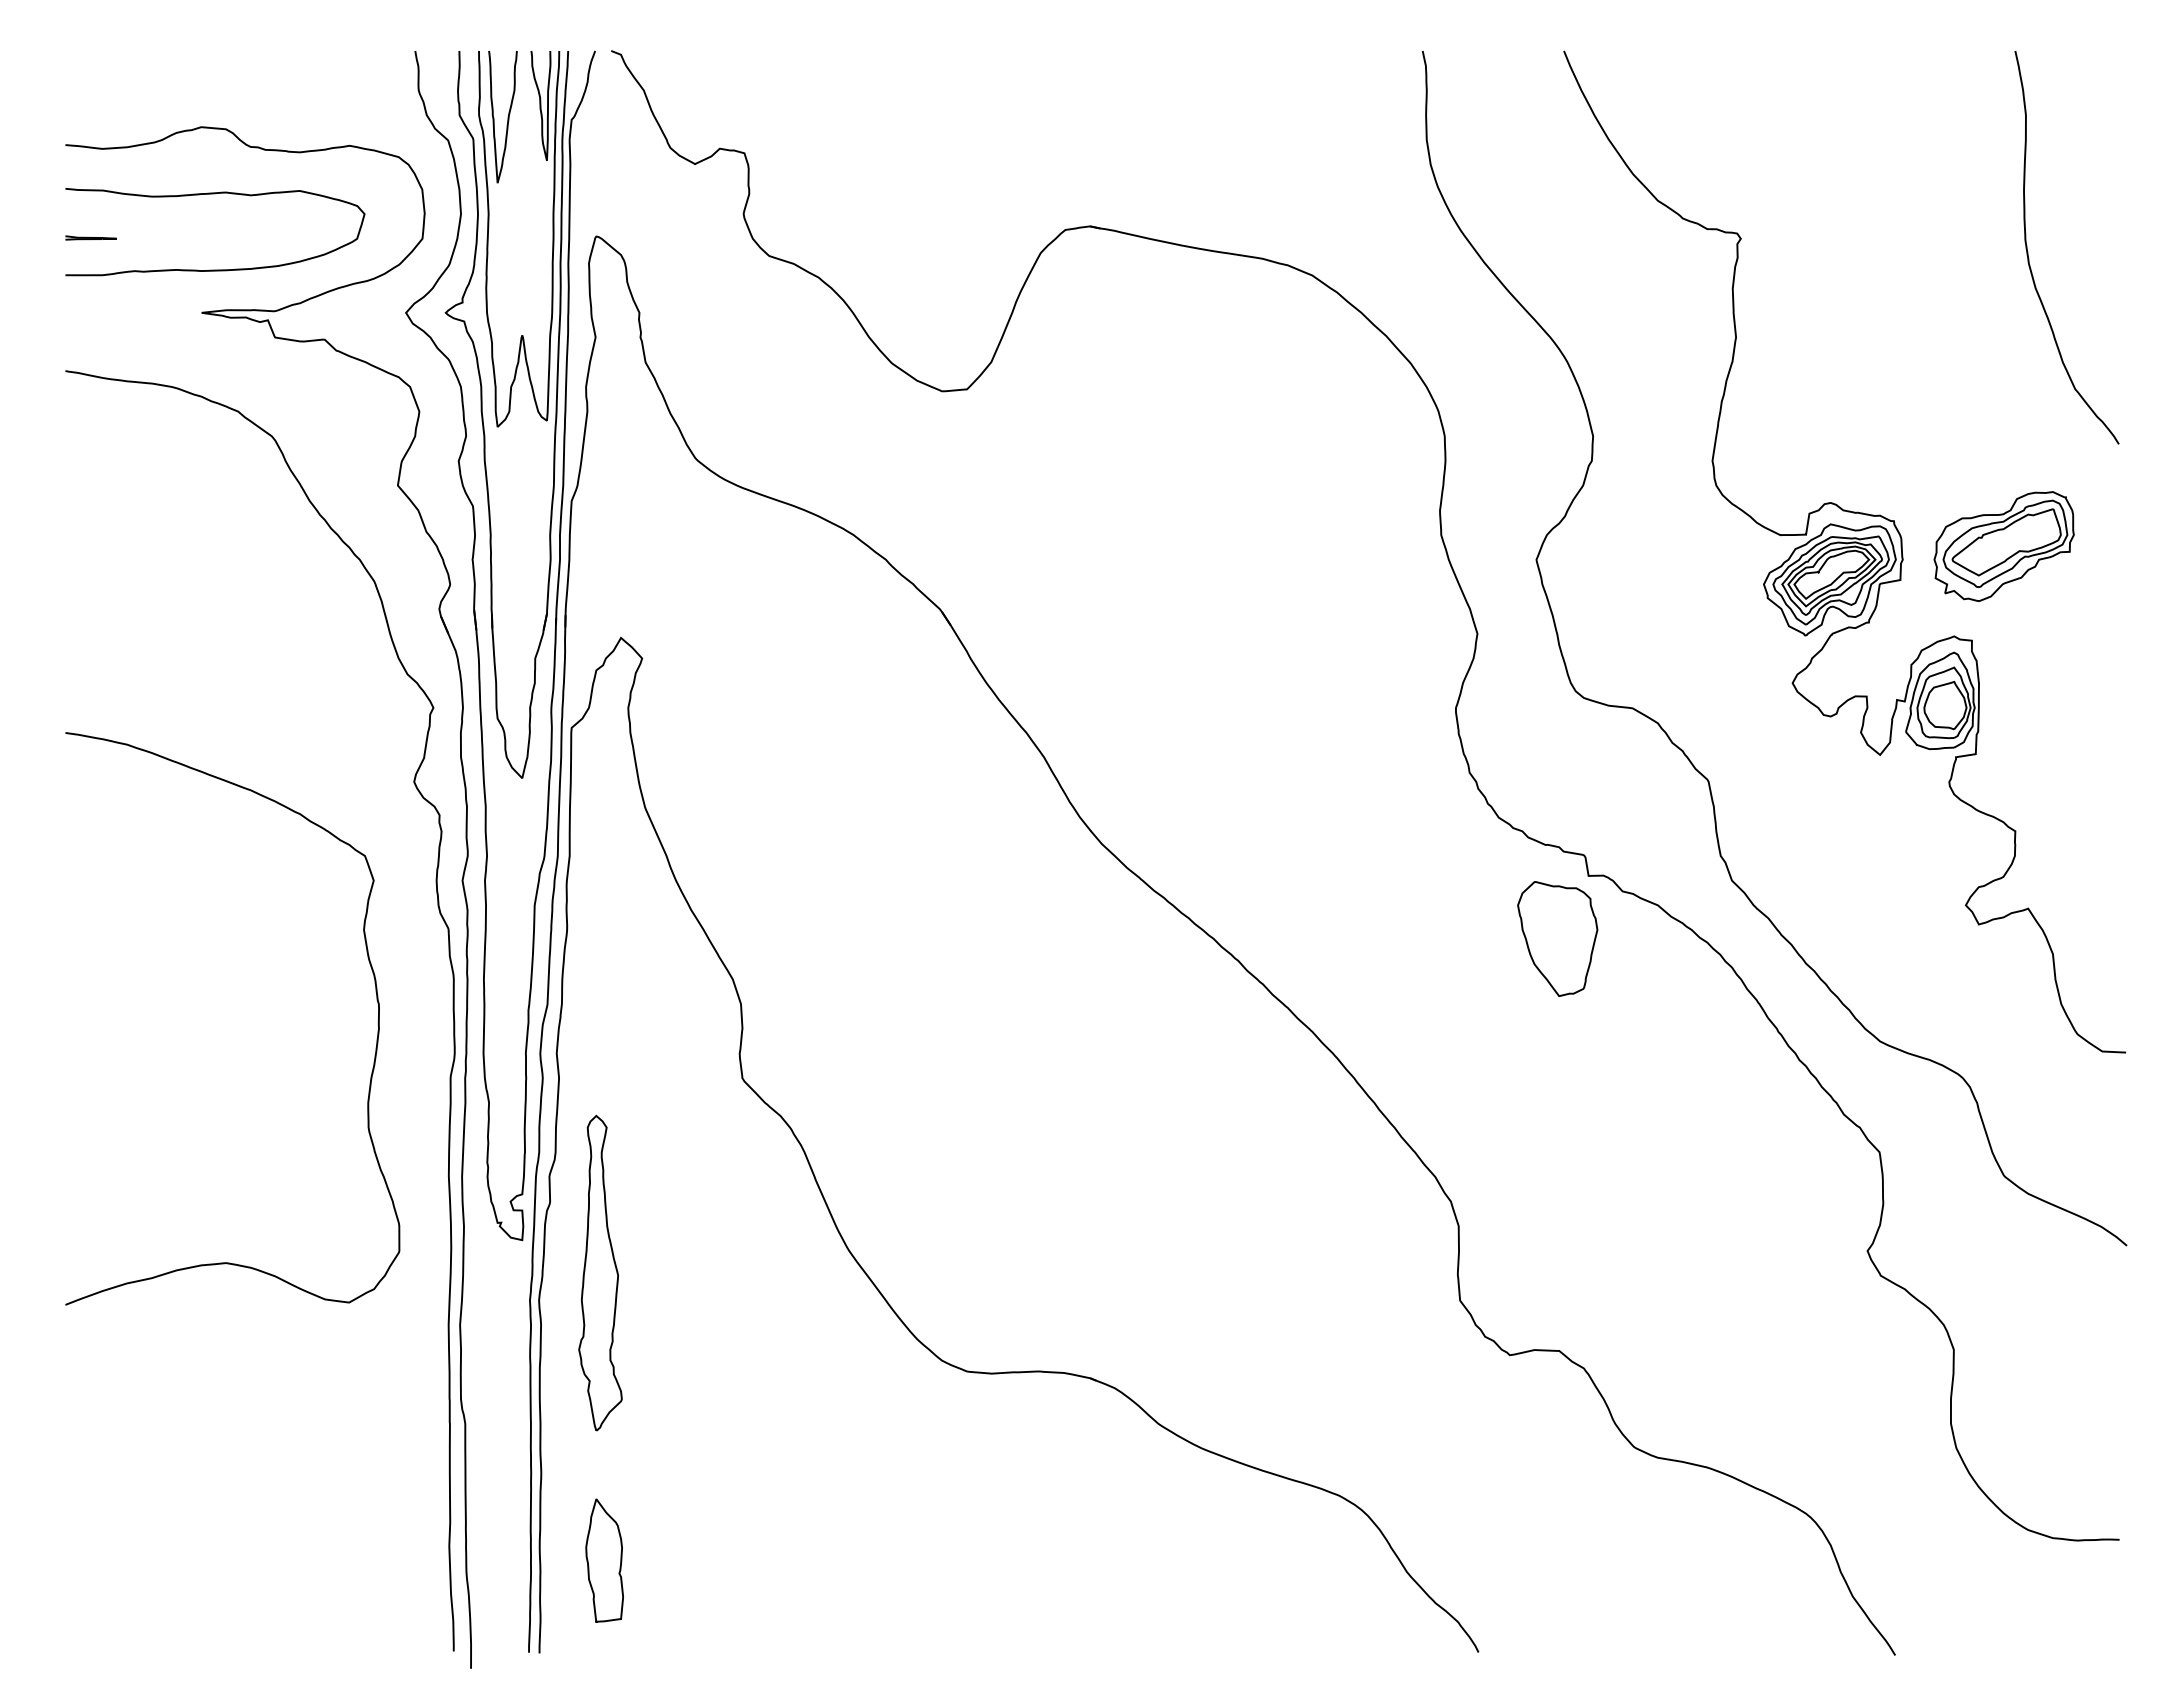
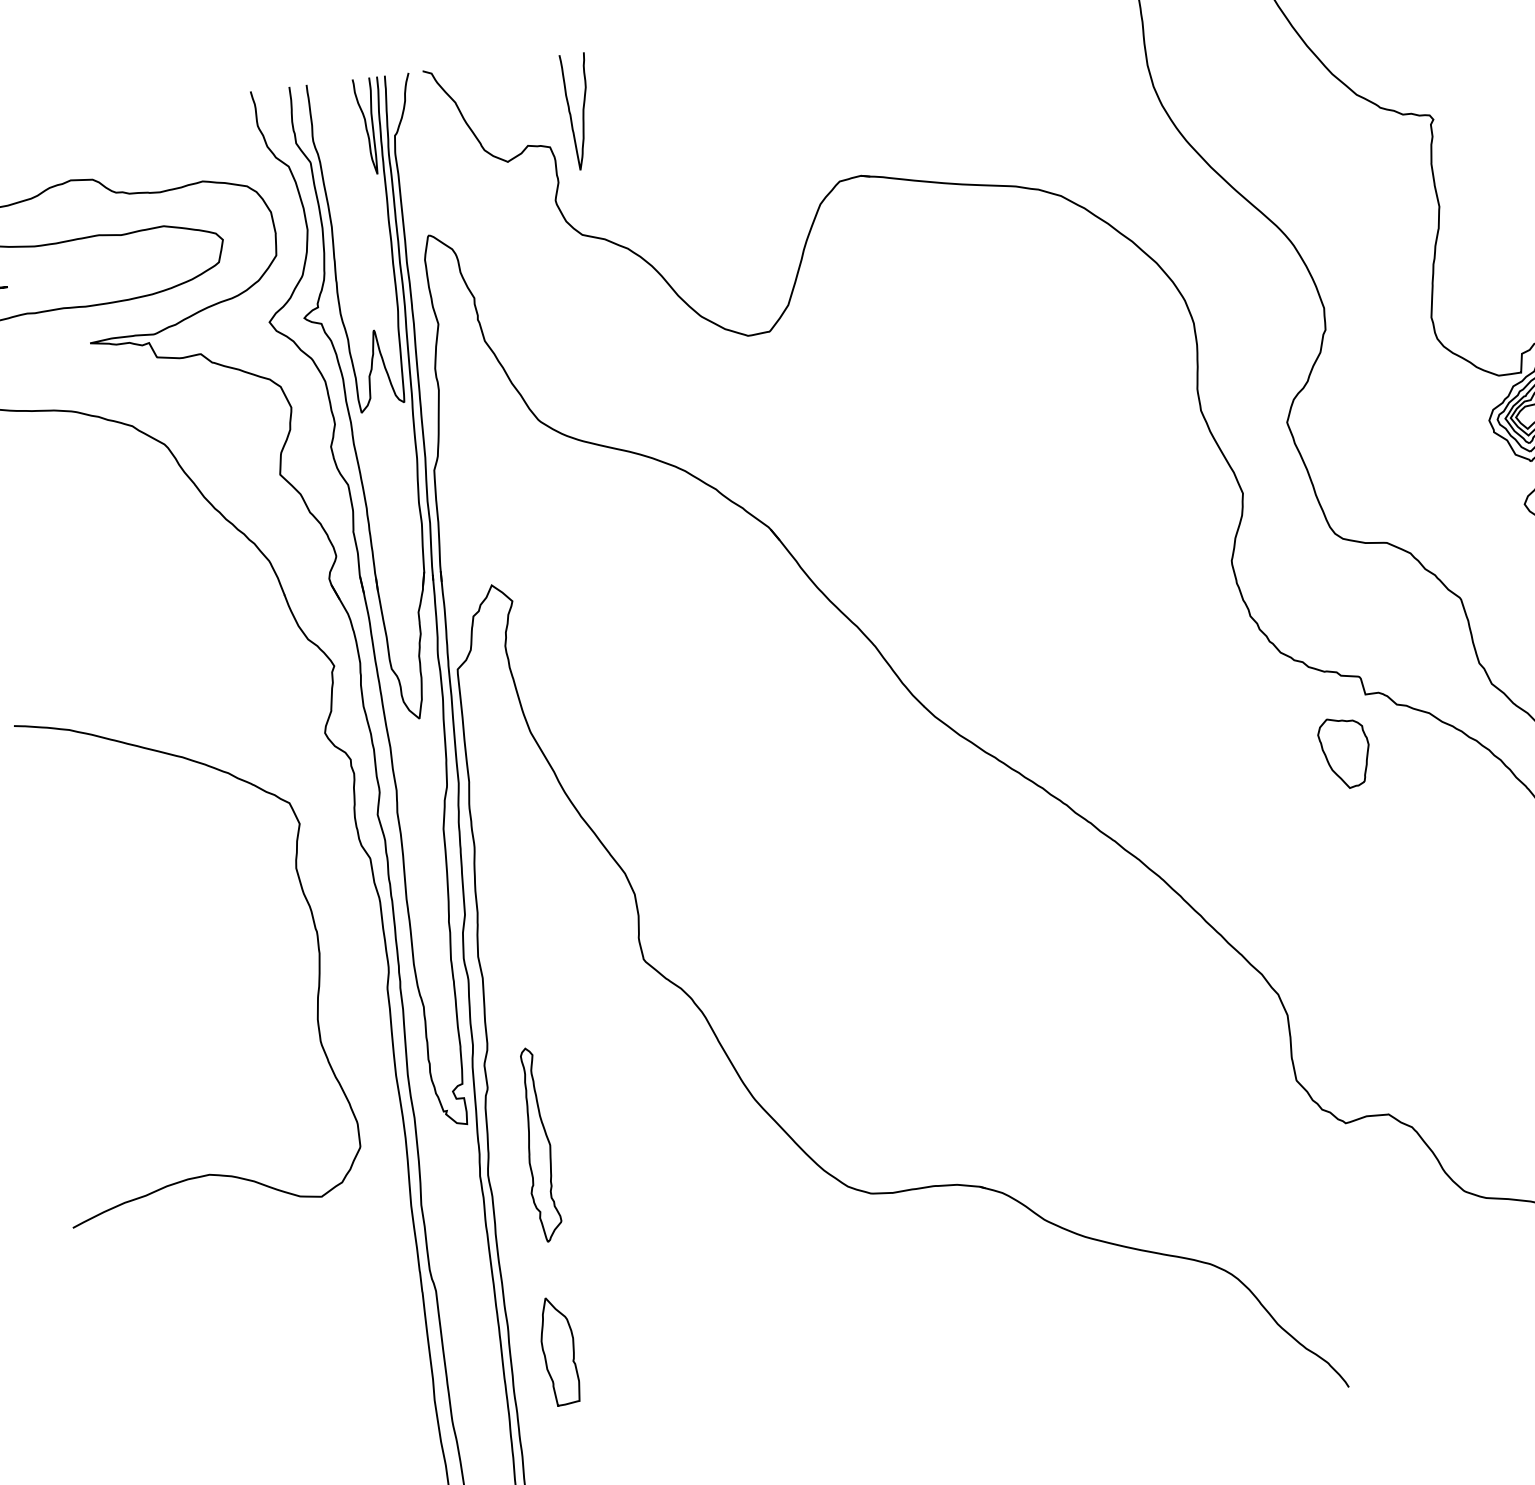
curve: (507, 117) -> (582, 111), moved
part: (1557, 938) -> (1344, 752), size x0.7
part: (600, 1272) -> (539, 1144), size x0.7
part: (604, 1560) -> (558, 1351), moved

